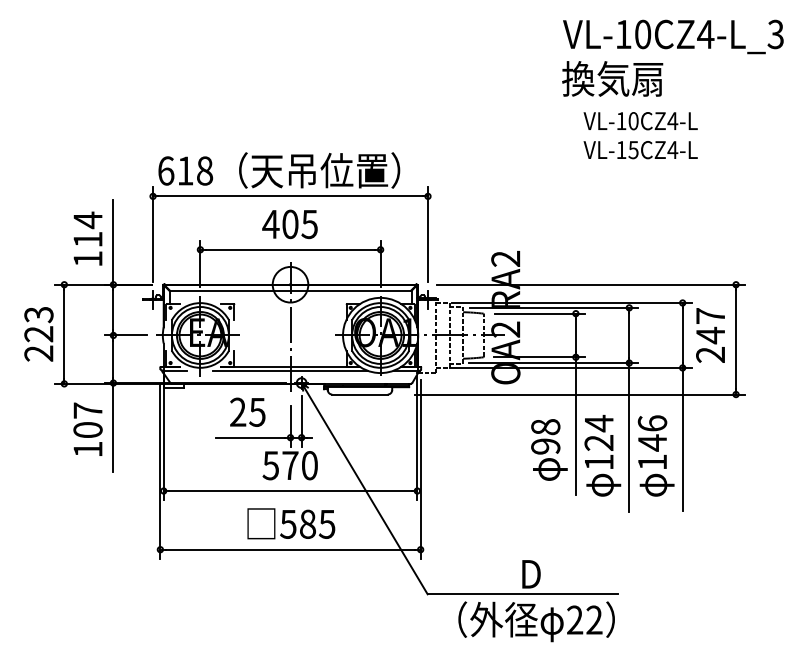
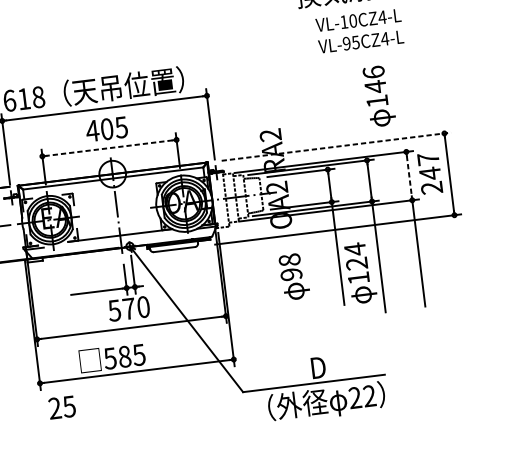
text: (621, 150) -> (346, 43), VL-15CZ4-L -> VL-95CZ4-L
line: (290, 249) -> (109, 147), solid -> dashed
line: (591, 284) -> (336, 146), solid -> dashed
line: (682, 335) -> (409, 176), solid -> dashed
line: (290, 370) -> (120, 238), removed
text: (247, 411) -> (61, 406), moved
text: (549, 449) -> (294, 276), moved
text: (655, 455) -> (378, 95), moved
text: (291, 523) -> (112, 357), moved

